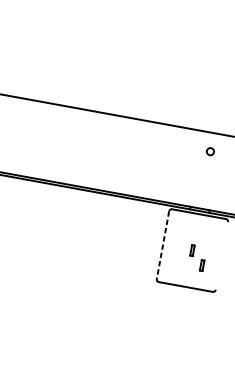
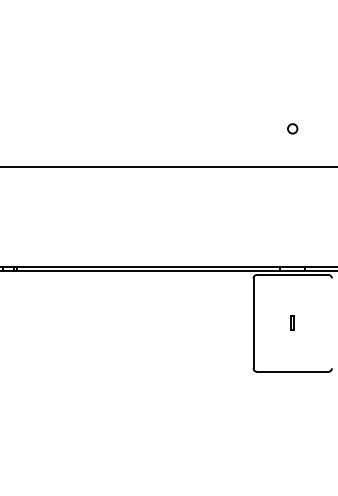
circle: (210, 151) -> (292, 128), moved
line: (162, 245) -> (253, 323), dashed -> solid
part: (202, 264) -> (308, 339), removed

